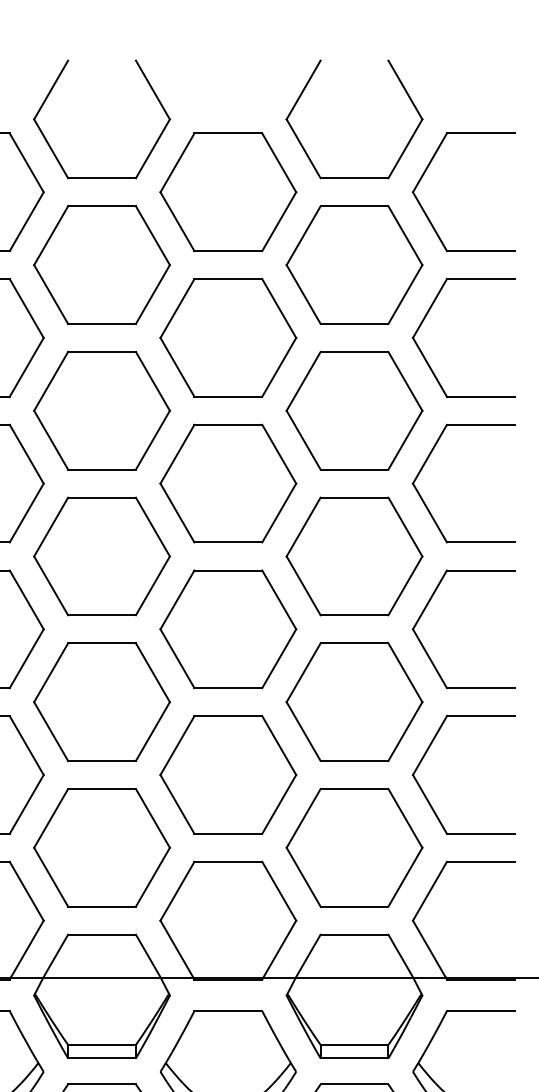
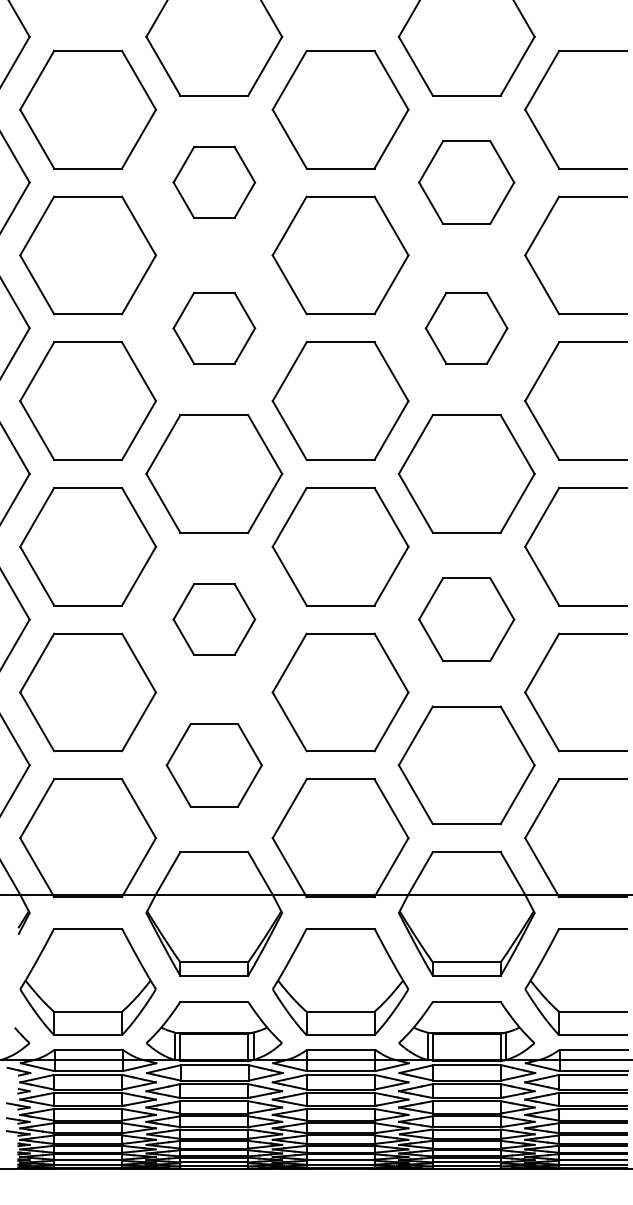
part: (102, 265) -> (214, 182), size x0.6
part: (354, 265) -> (466, 182), size x0.7
part: (102, 411) -> (214, 328), size x0.6
part: (354, 411) -> (466, 328), size x0.6
part: (102, 702) -> (214, 619), size x0.6
part: (354, 702) -> (466, 619), size x0.7
part: (102, 848) -> (214, 765), size x0.7

